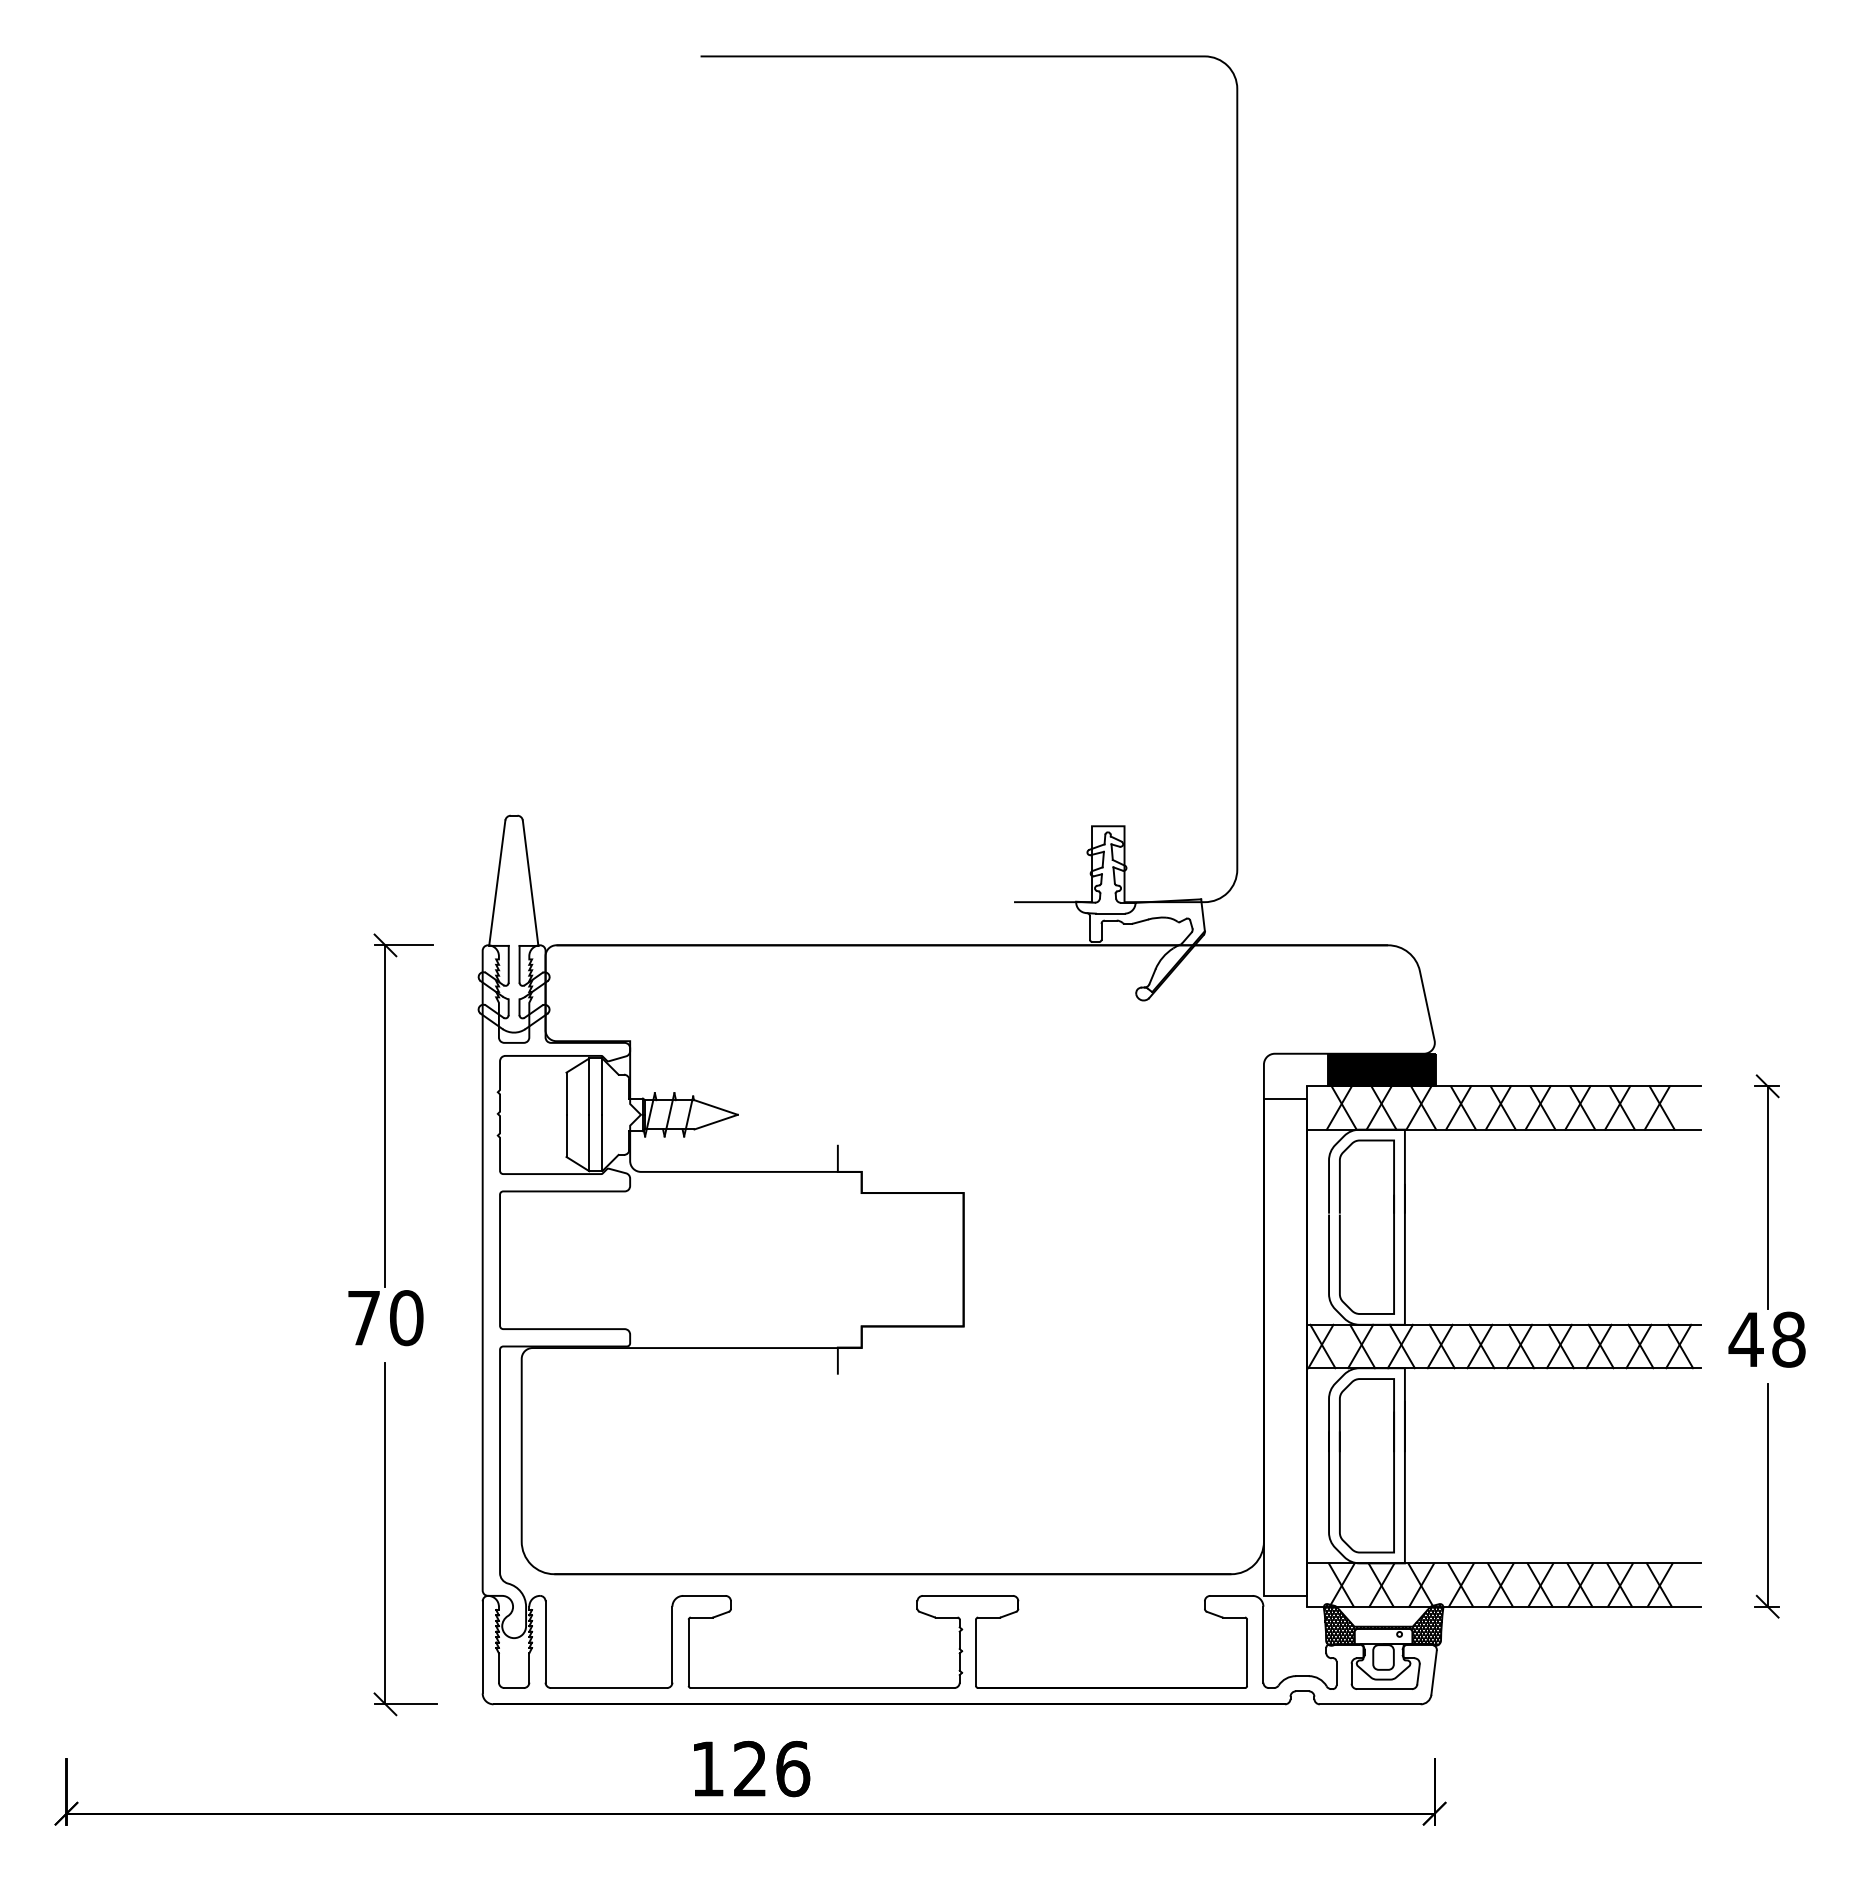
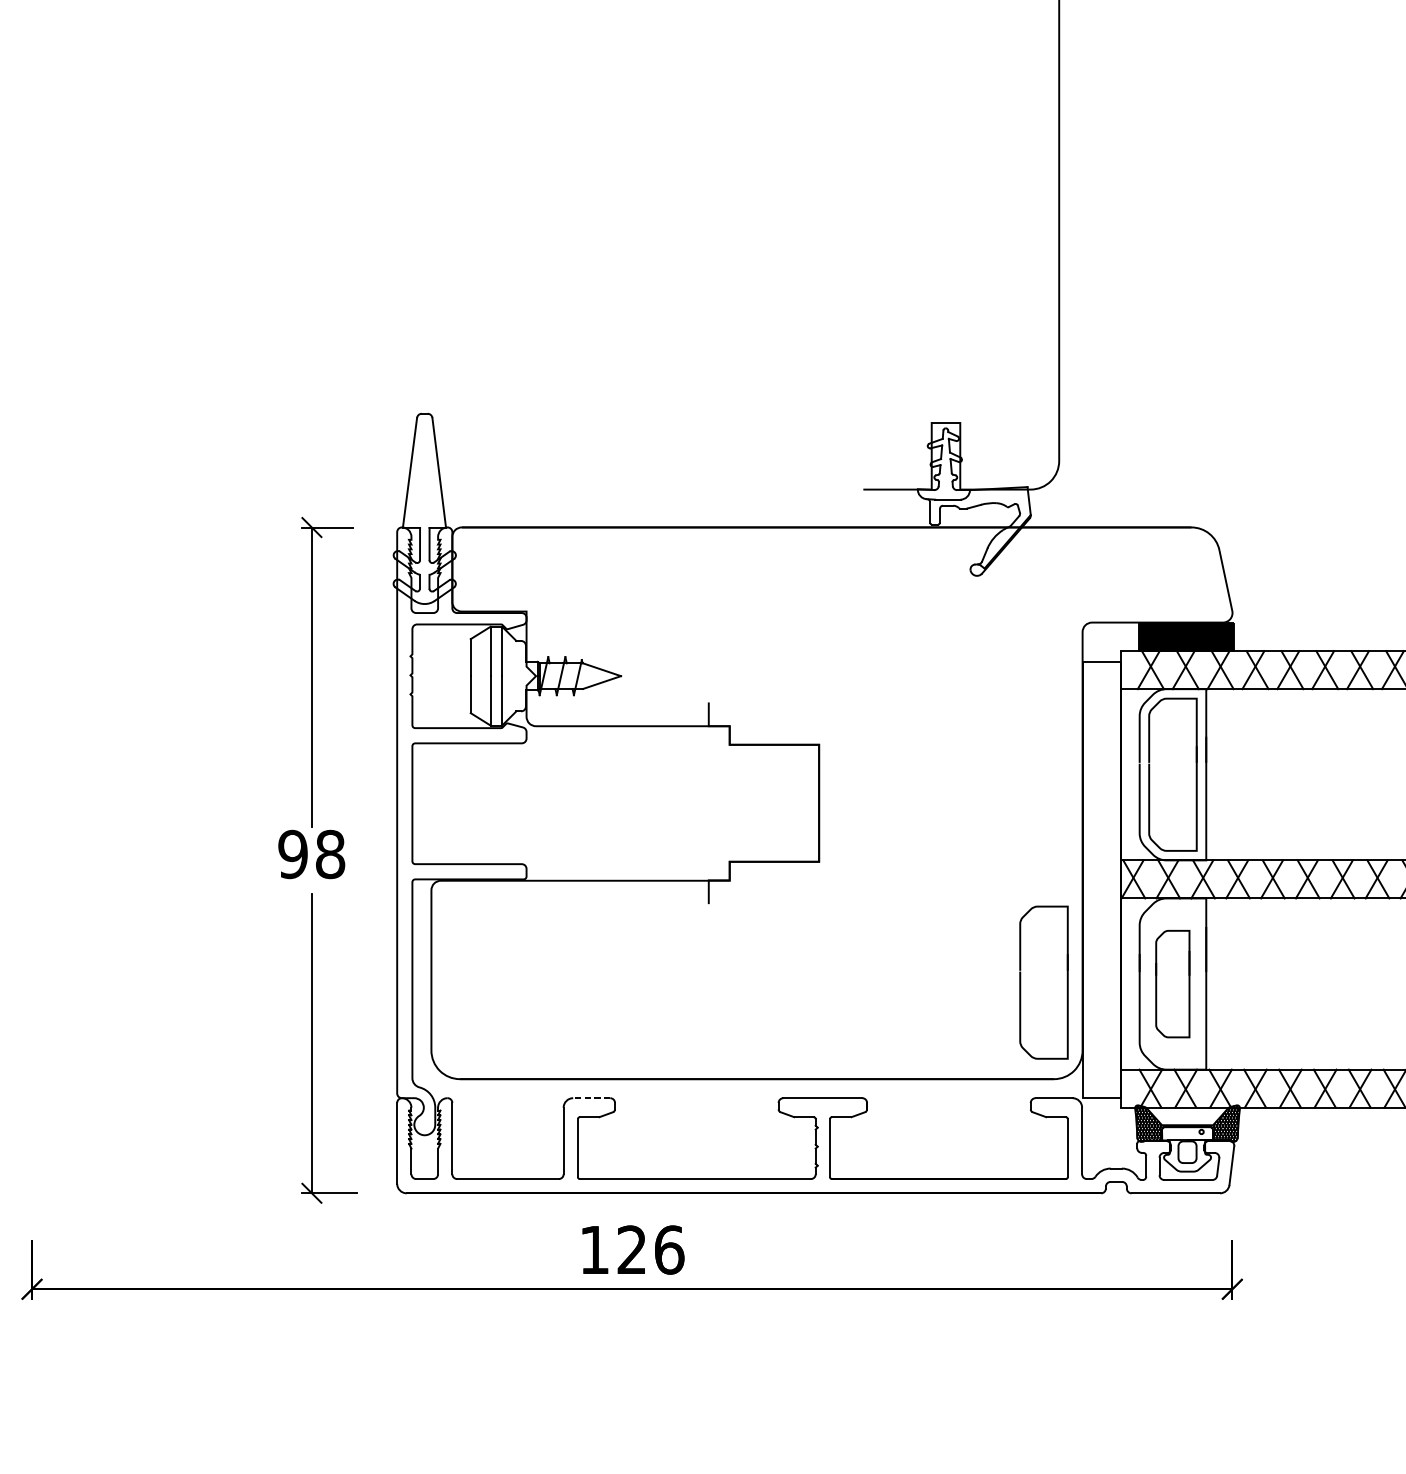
text: (385, 1318) -> (311, 854), 70 -> 98
part: (1219, 1463) -> (1043, 982), added
part: (1366, 1465) -> (1172, 983), size x0.7
line: (703, 1595) -> (590, 1097), solid -> dashed

